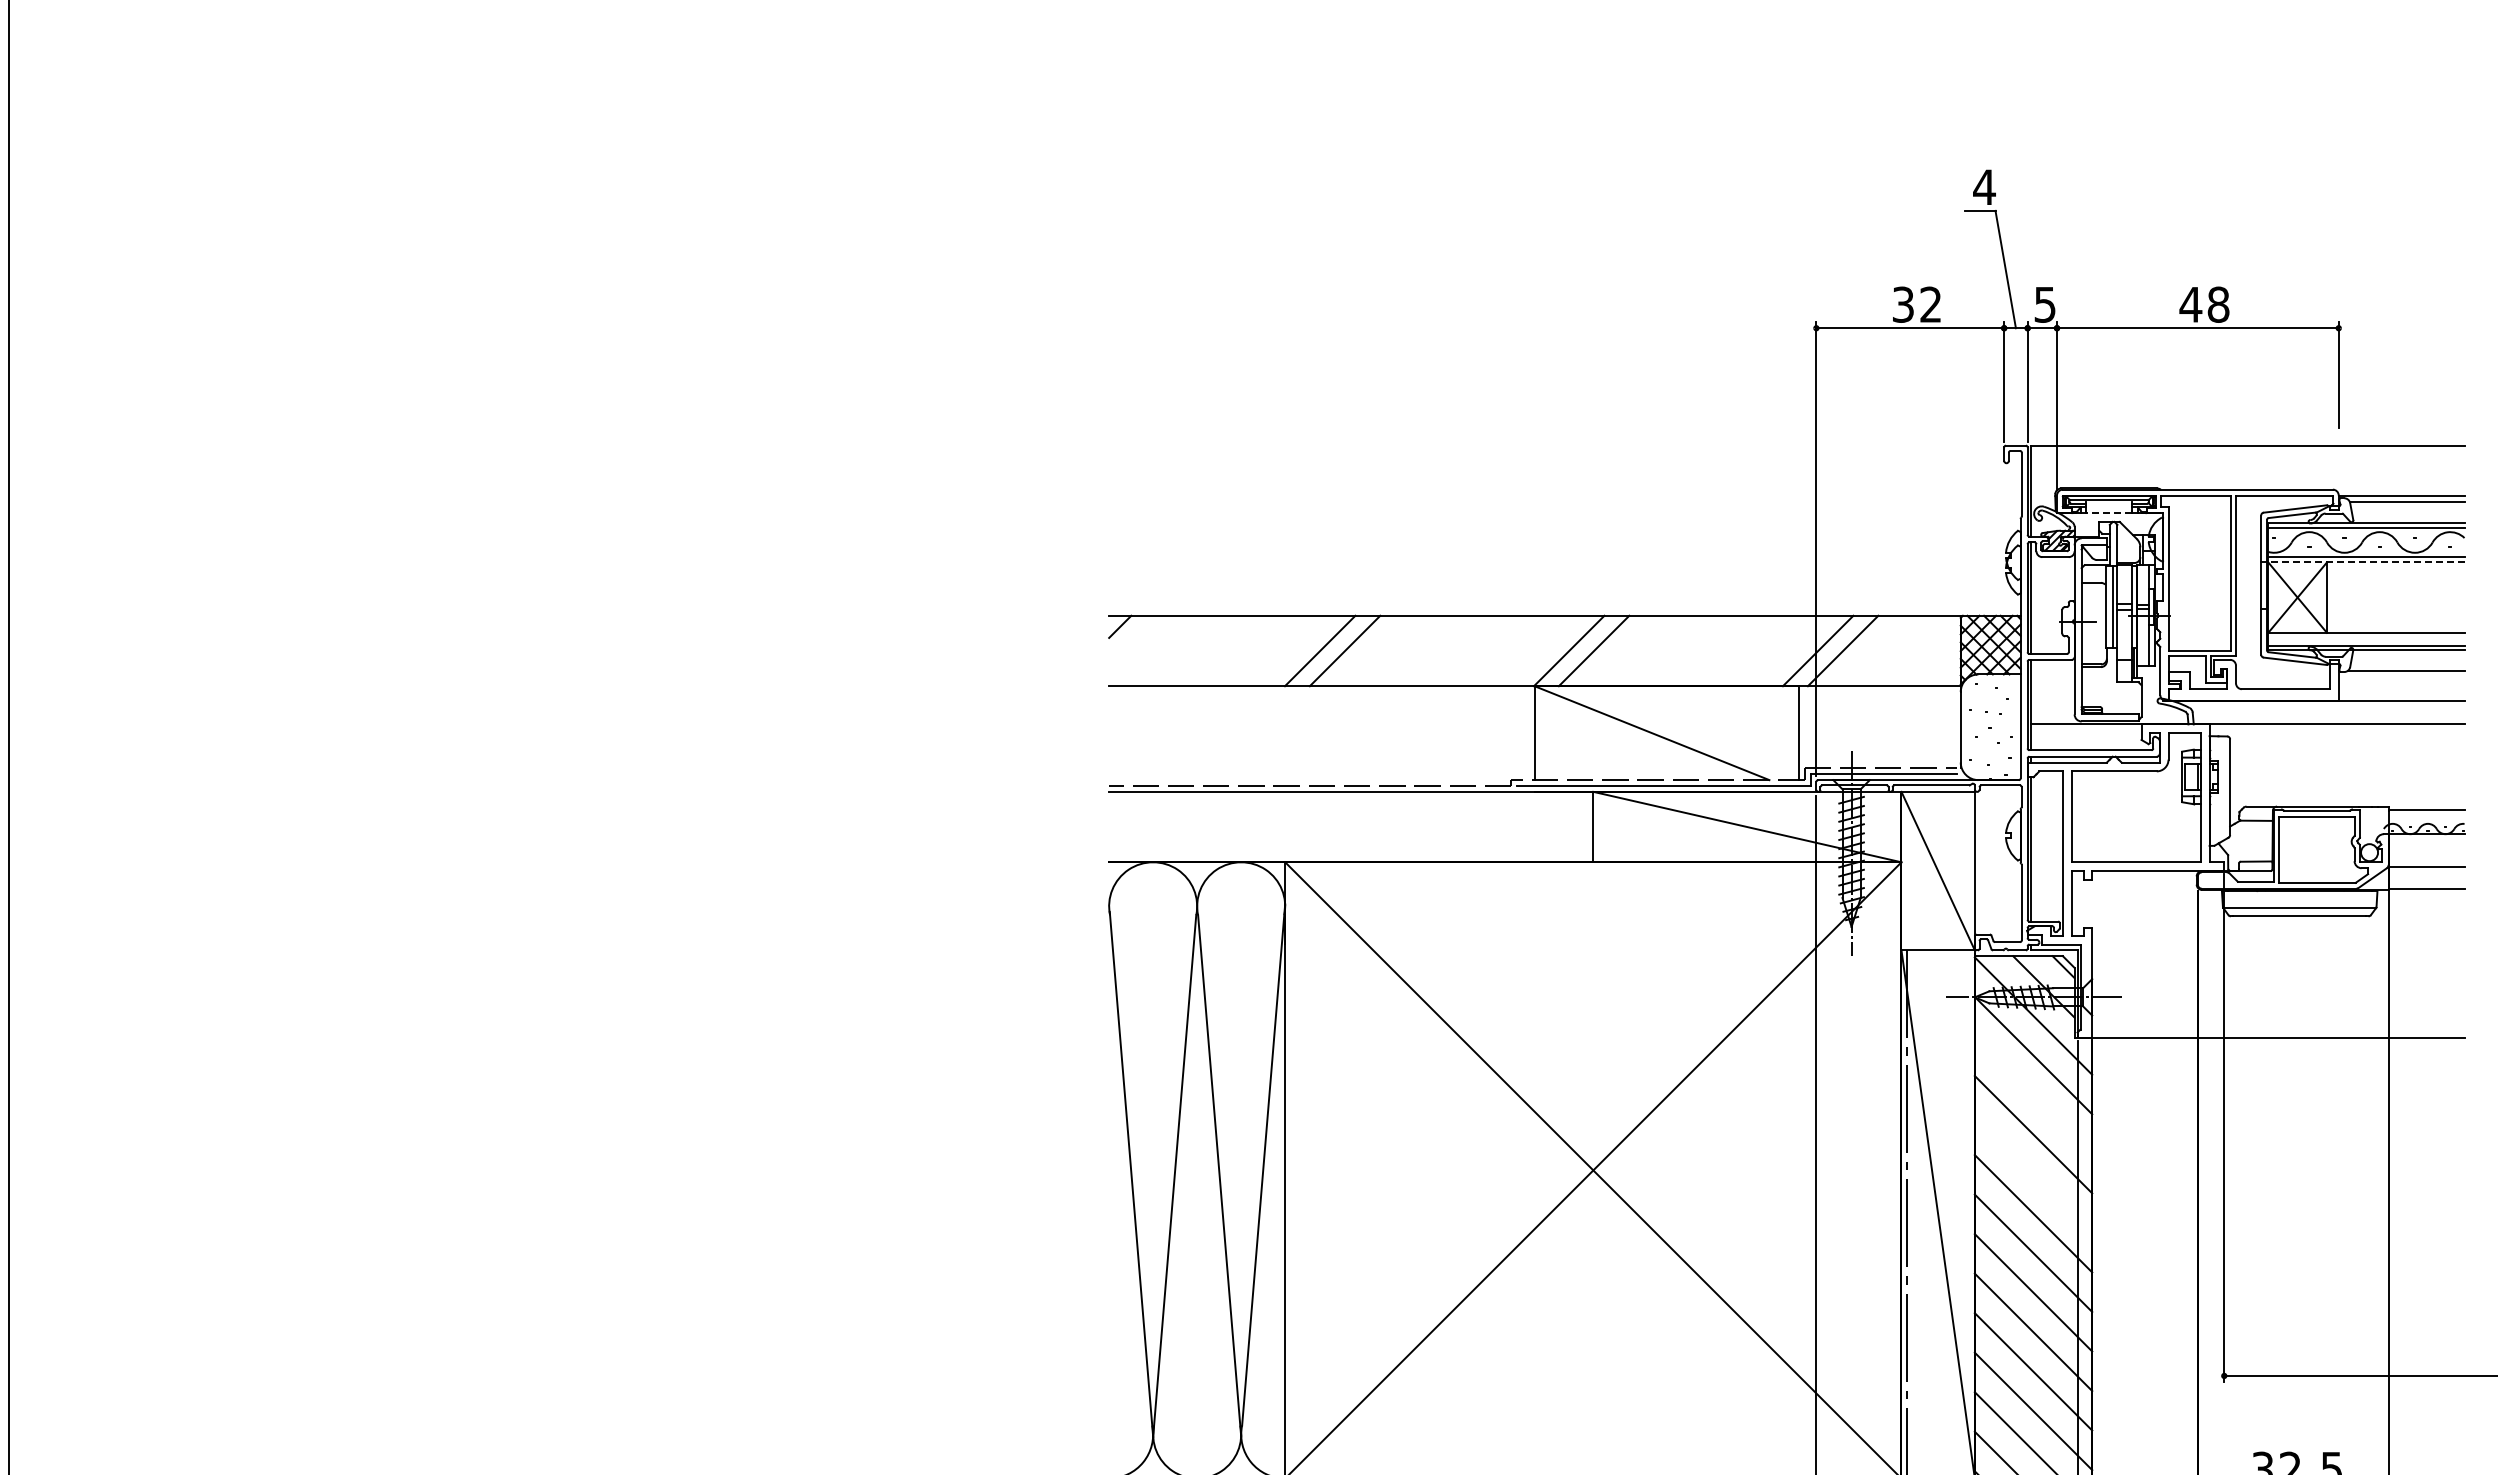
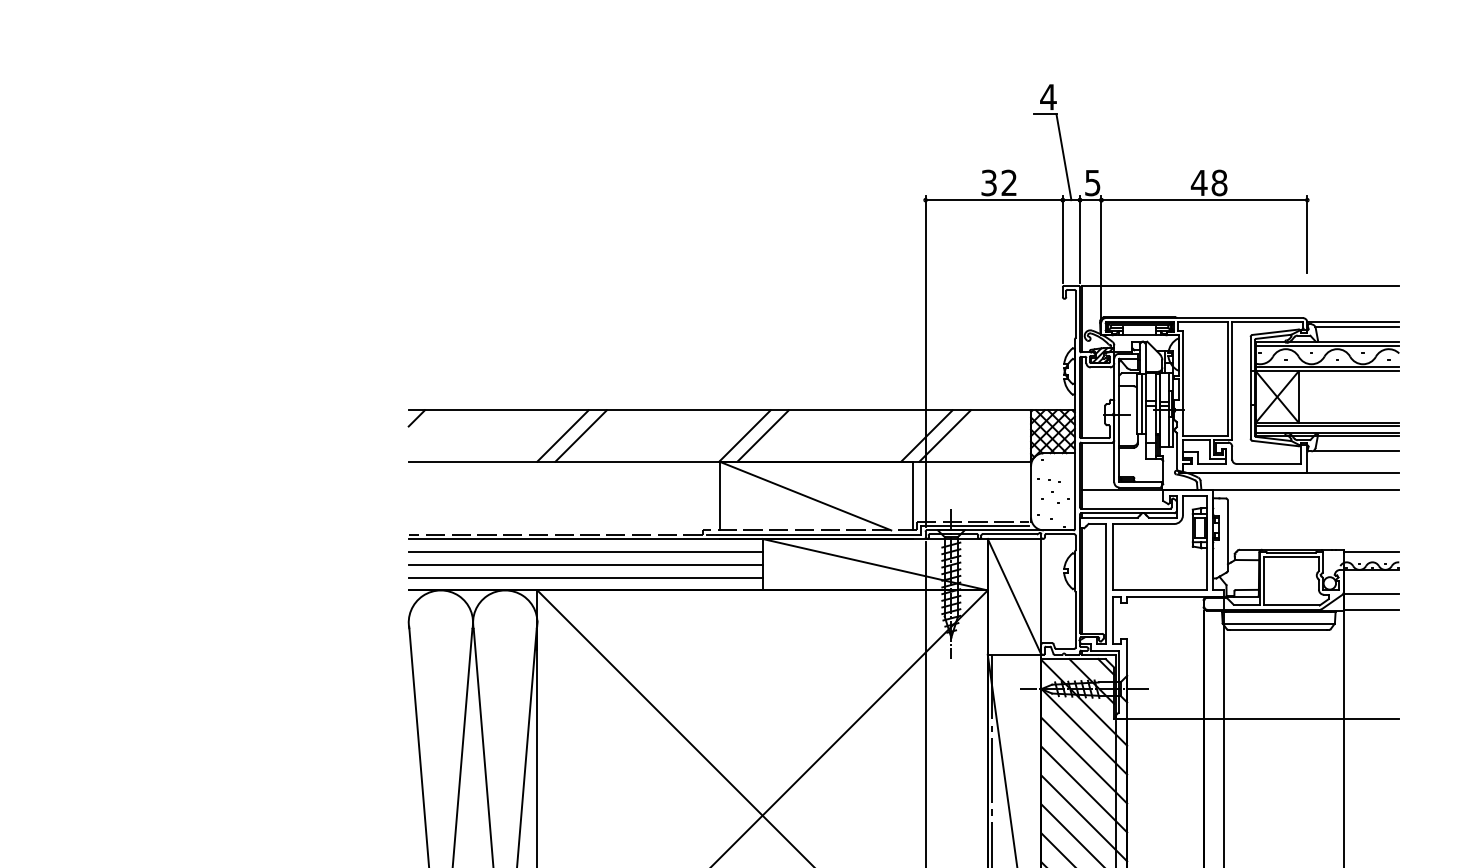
line: (2109, 513) -> (1139, 335), dashed -> solid
line: (2365, 562) -> (1326, 371), dashed -> solid
line: (2366, 636) -> (1327, 425), added
line: (1351, 809) -> (585, 551), added
line: (1351, 827) -> (585, 565), added
line: (1351, 844) -> (585, 577), added
line: (2033, 1094) -> (1084, 760), added
line: (2033, 1173) -> (1084, 817), added

